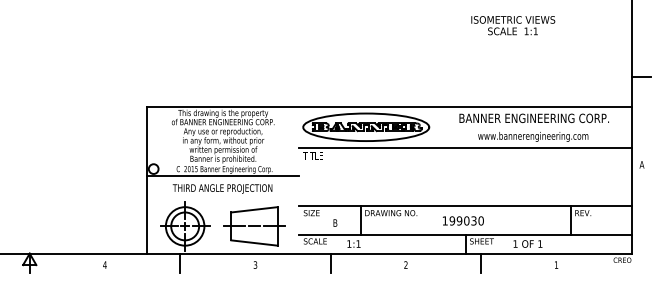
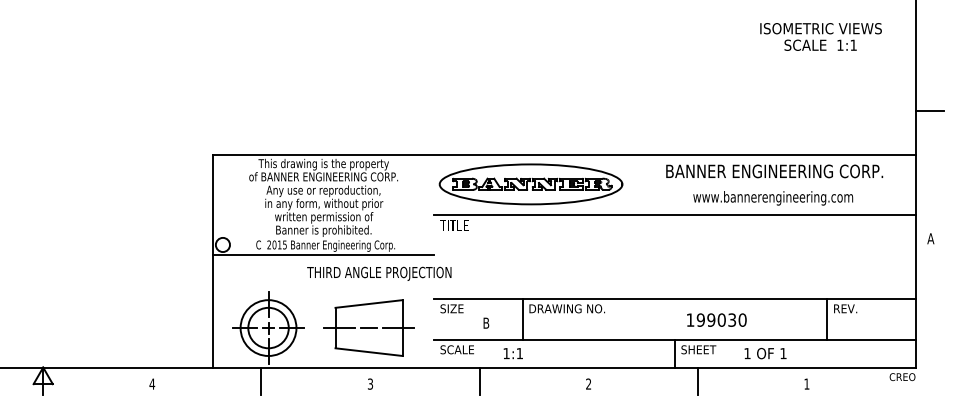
text: (513, 25) -> (821, 36), moved
text: (222, 188) -> (379, 273), moved
text: (463, 220) -> (717, 319), moved

